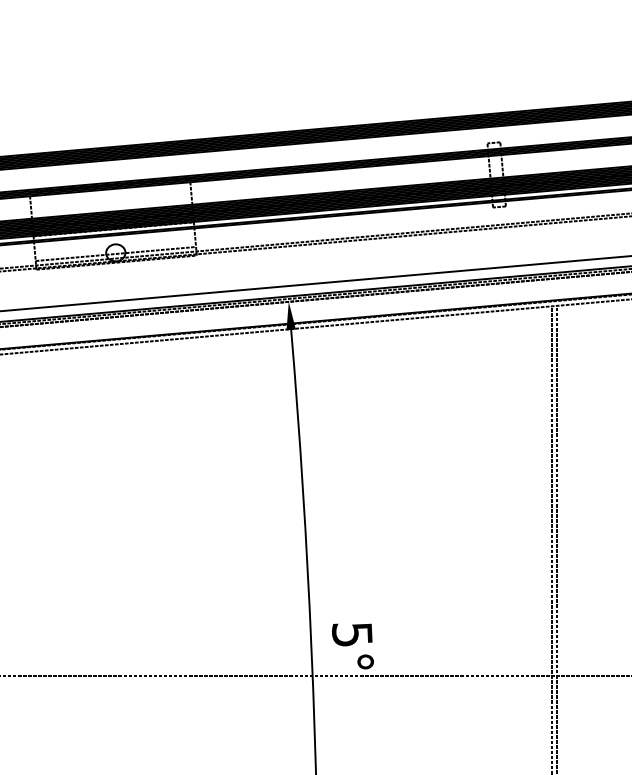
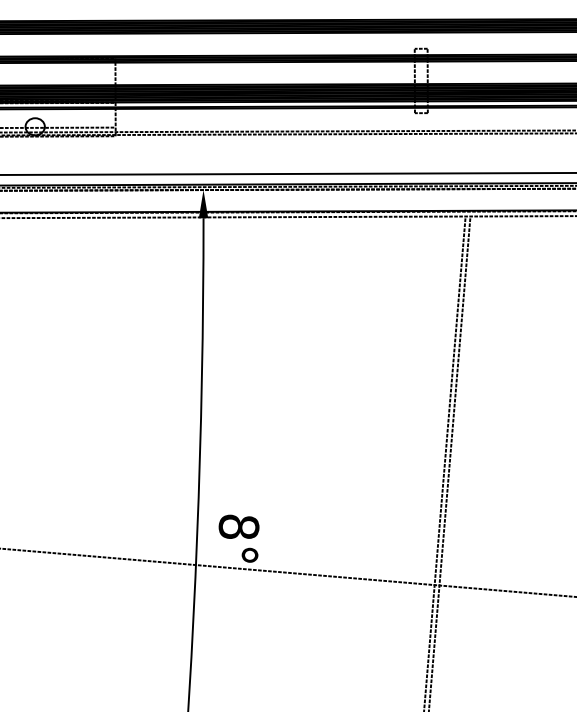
text: (352, 635) -> (239, 527), 5° -> 8°

